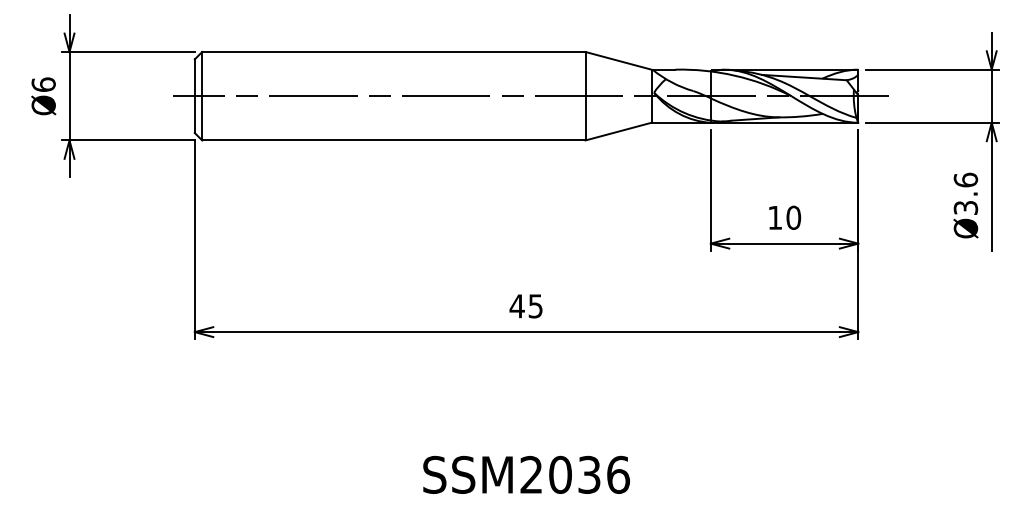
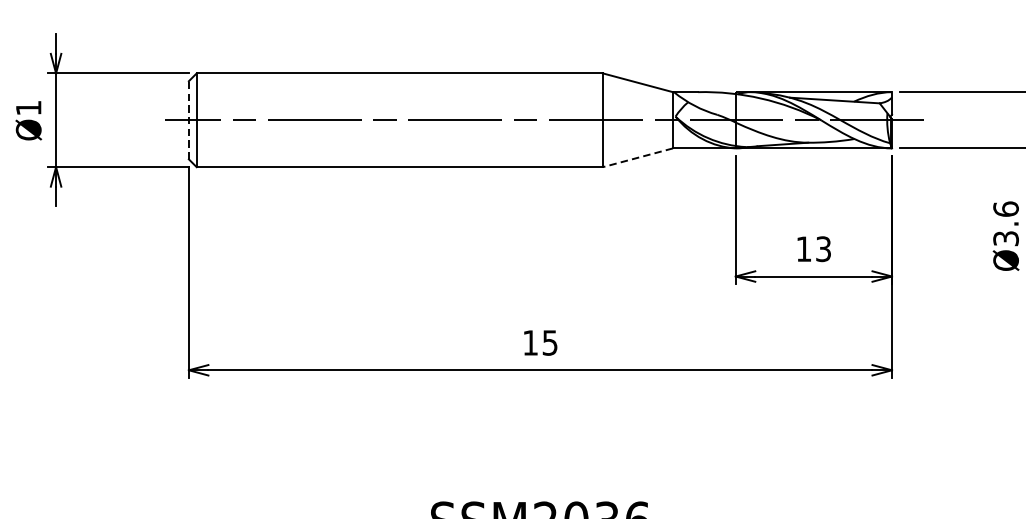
text: (43, 84) -> (28, 107), Ø6 -> Ø1
line: (194, 96) -> (188, 120), solid -> dashed
line: (618, 131) -> (637, 157), solid -> dashed
text: (793, 217) -> (823, 248), 10 -> 13
text: (516, 306) -> (529, 343), 45 -> 15

